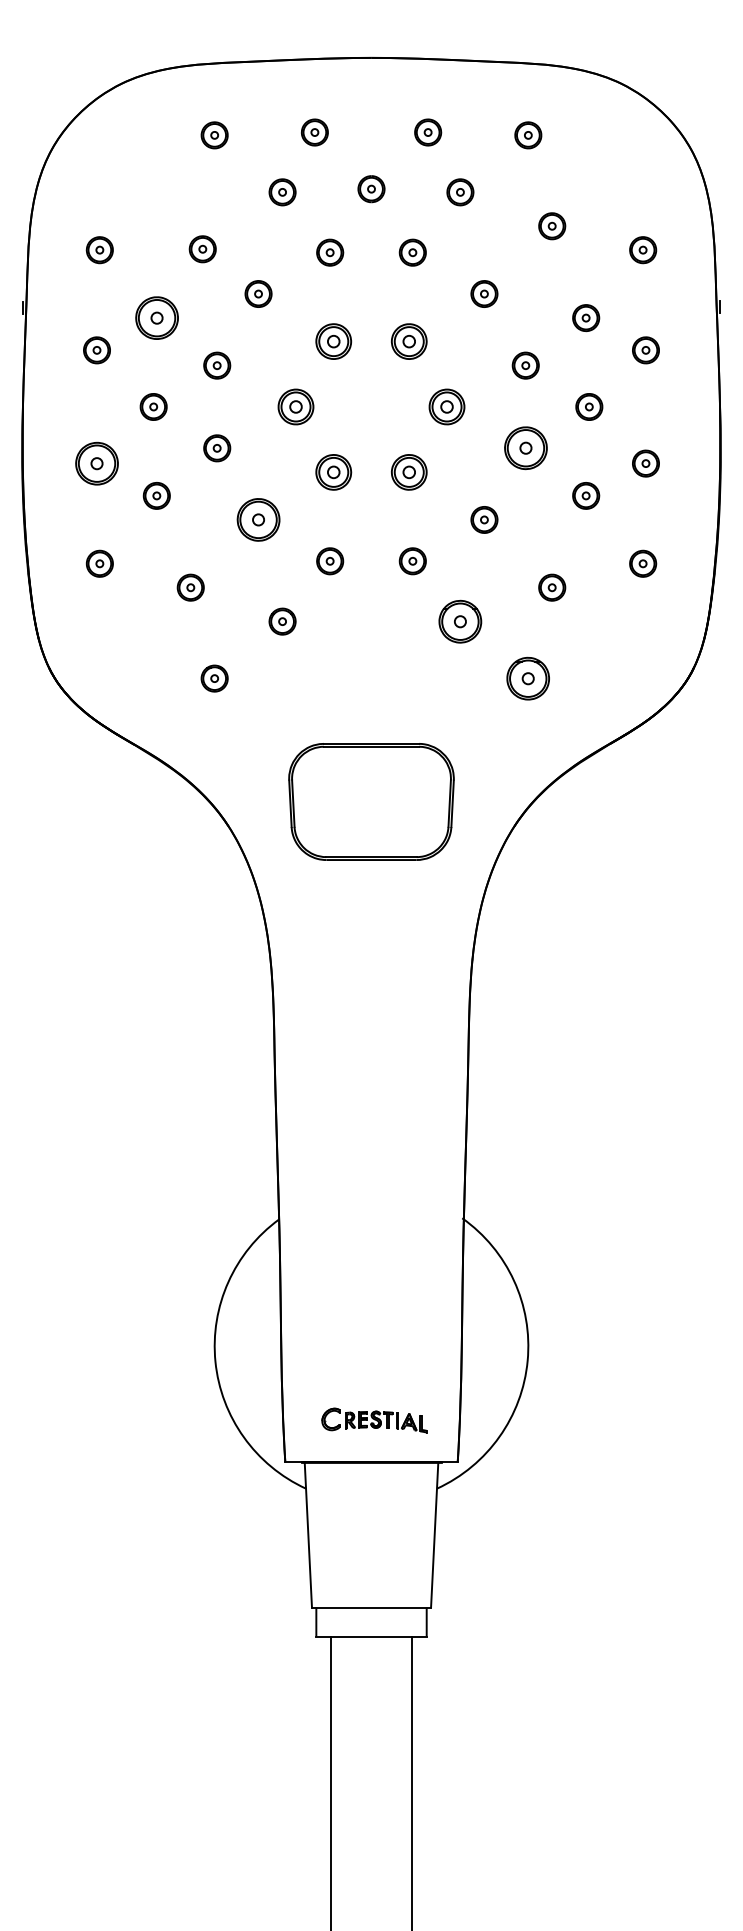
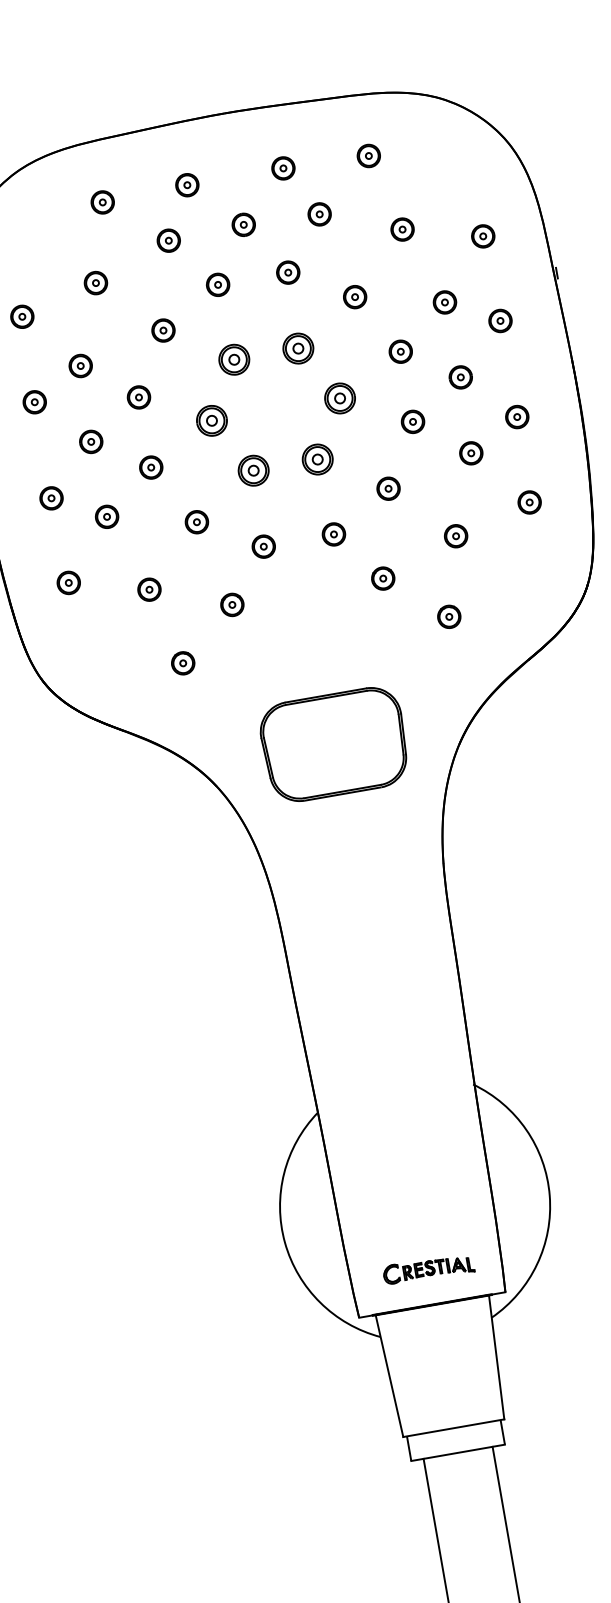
part: (202, 249) -> (95, 283), moved
part: (156, 317) -> (80, 365), size x0.62
part: (525, 448) -> (412, 422), size x0.62
part: (96, 463) -> (51, 498), size x0.62
part: (258, 519) -> (196, 521), size x0.62
part: (460, 621) -> (383, 578), size x0.62
part: (528, 678) -> (449, 616), size x0.62

